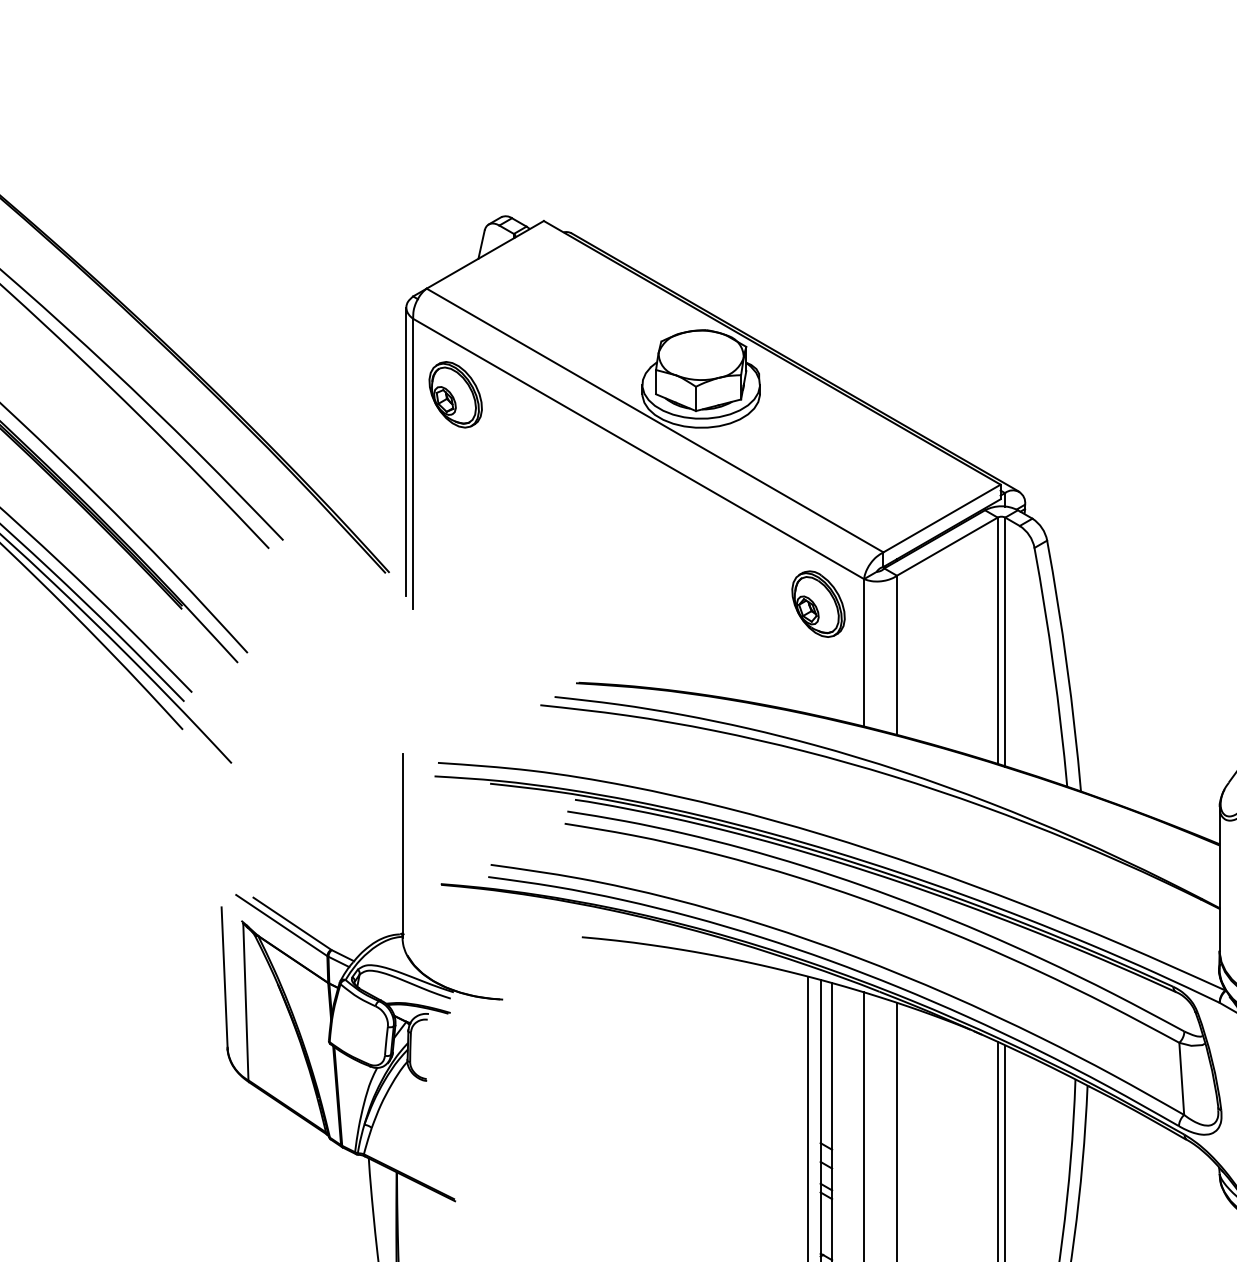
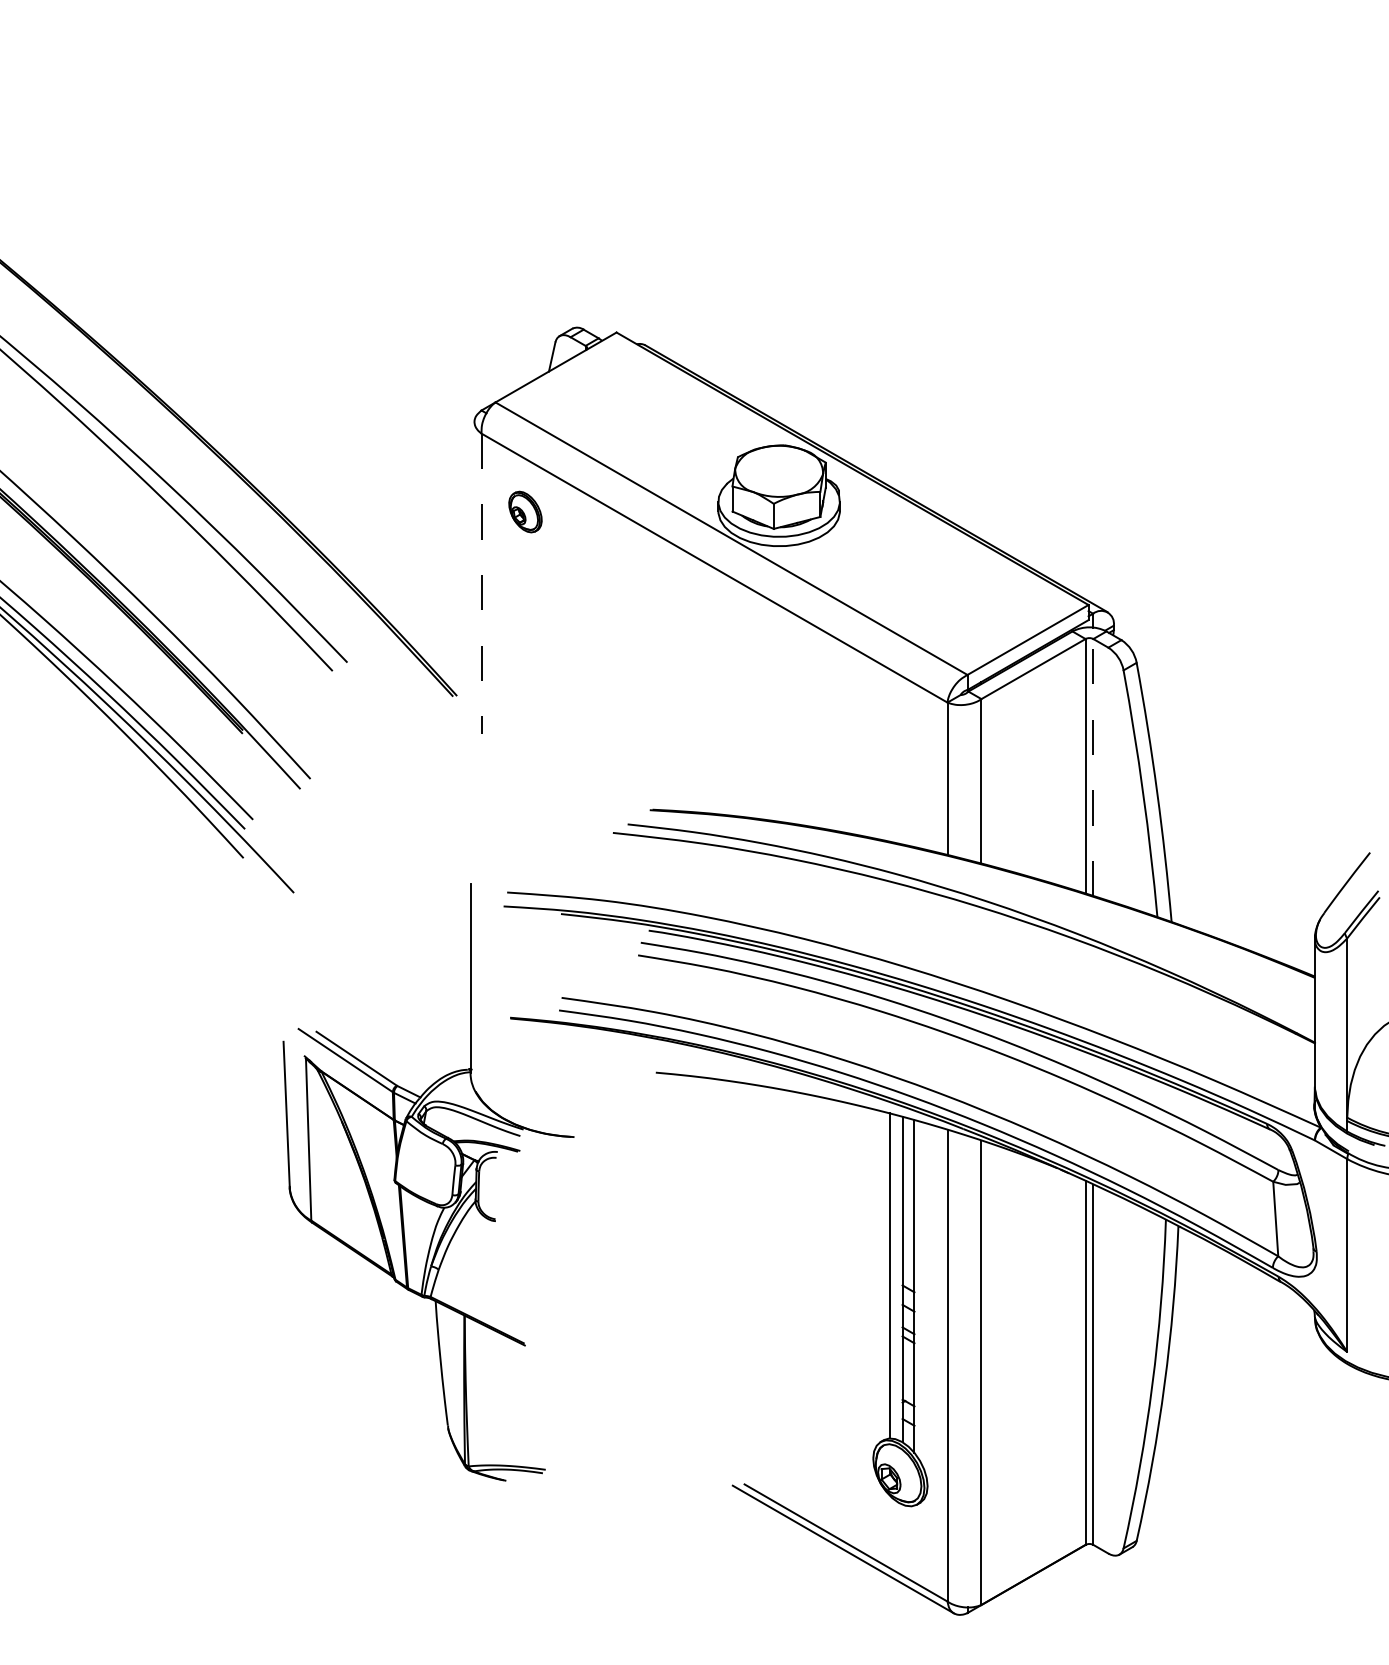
part: (455, 394) -> (525, 511), size x0.6
line: (406, 451) -> (474, 570), removed
line: (413, 464) -> (481, 584), solid -> dashed
part: (818, 604) -> (900, 728), removed
line: (1005, 641) -> (1093, 767), solid -> dashed

